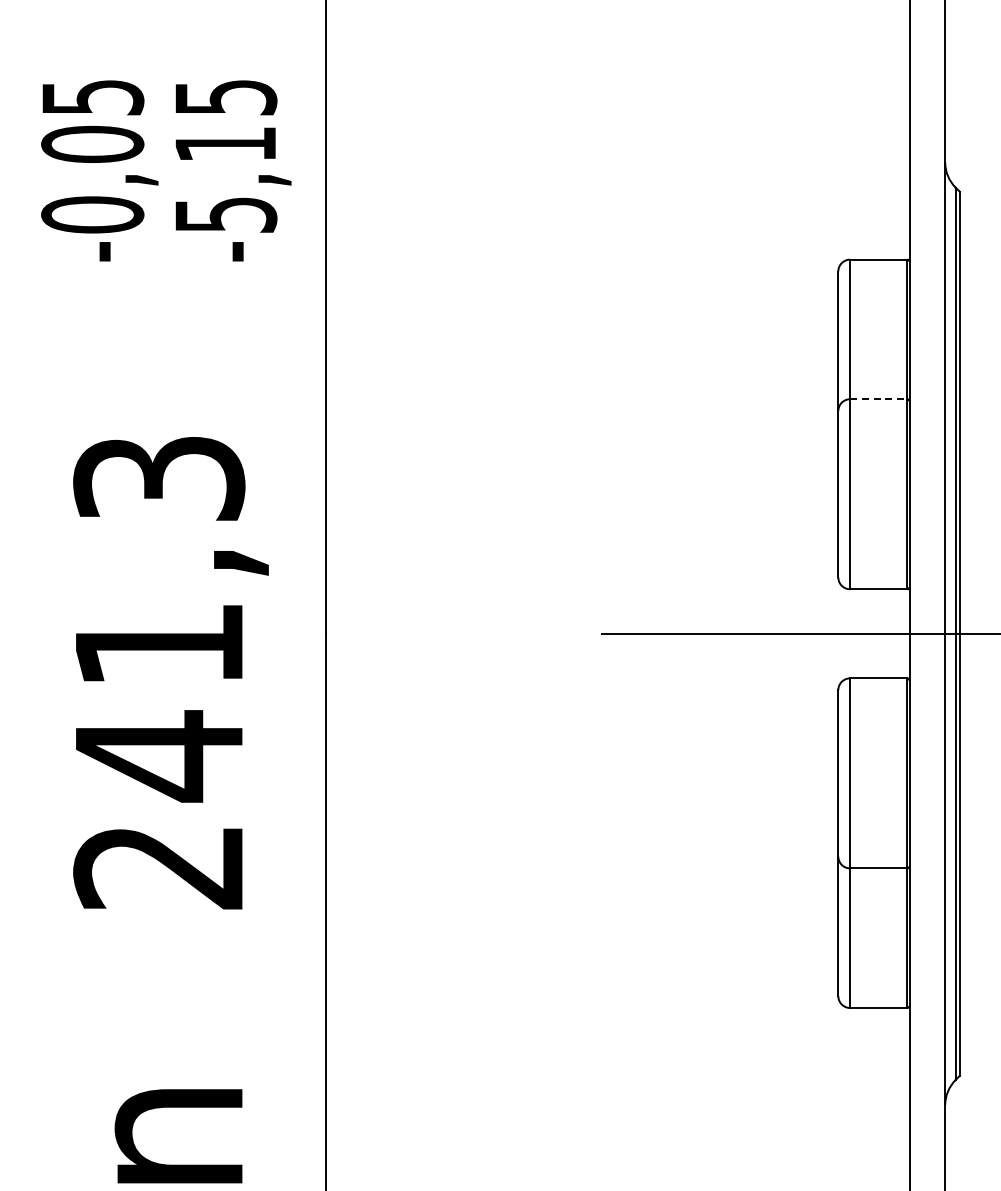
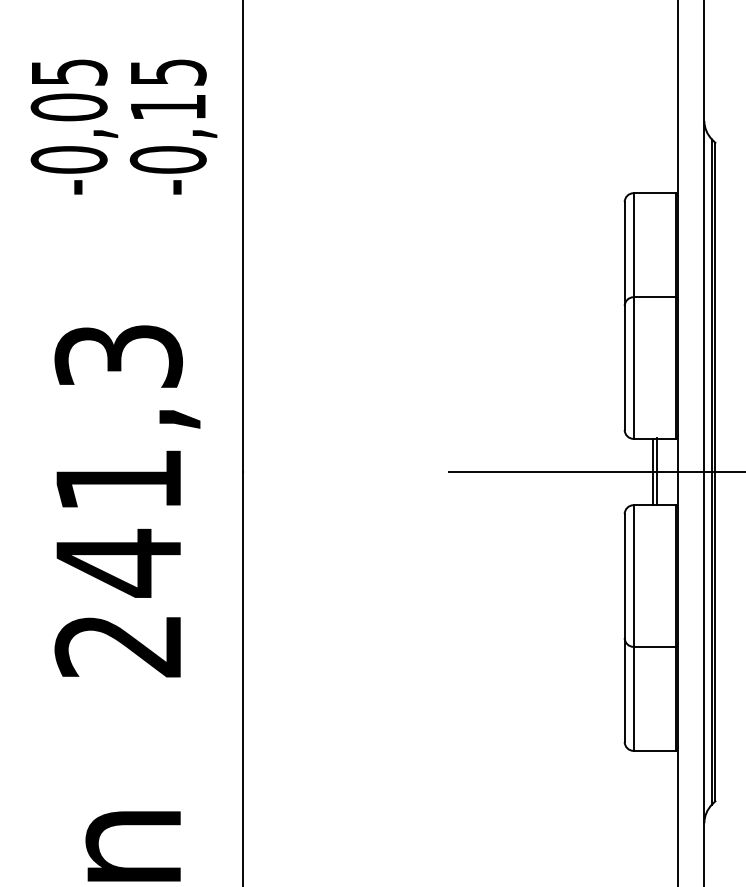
text: (225, 214) -> (168, 159), -5,15 -> -0,15
line: (878, 399) -> (654, 297), dashed -> solid
line: (876, 633) -> (653, 471), added
line: (882, 633) -> (657, 471), added

